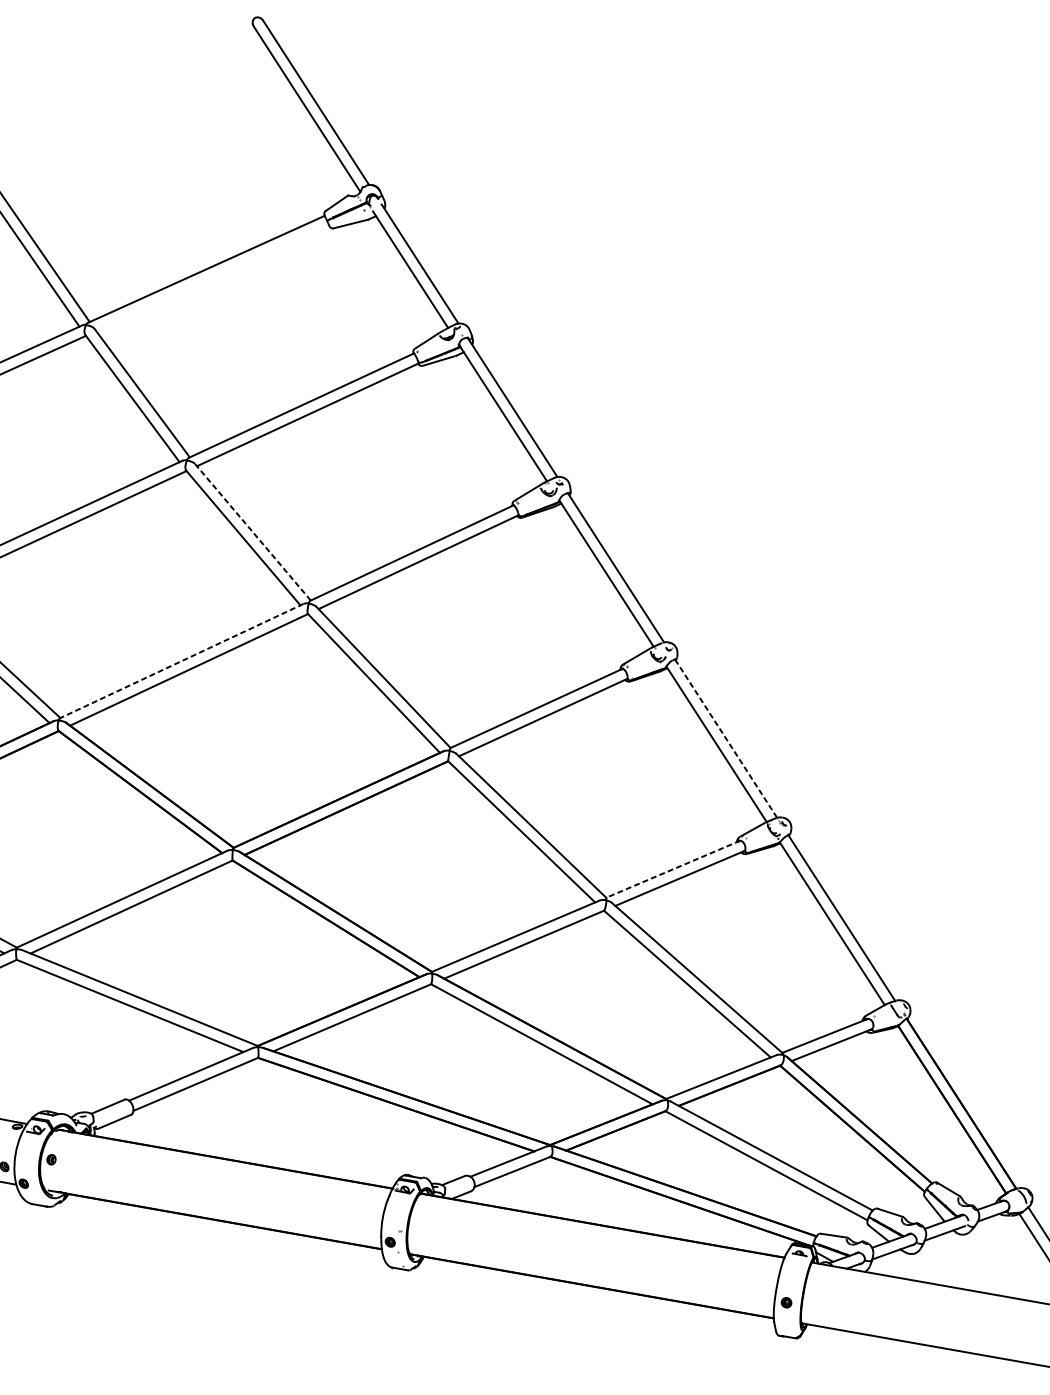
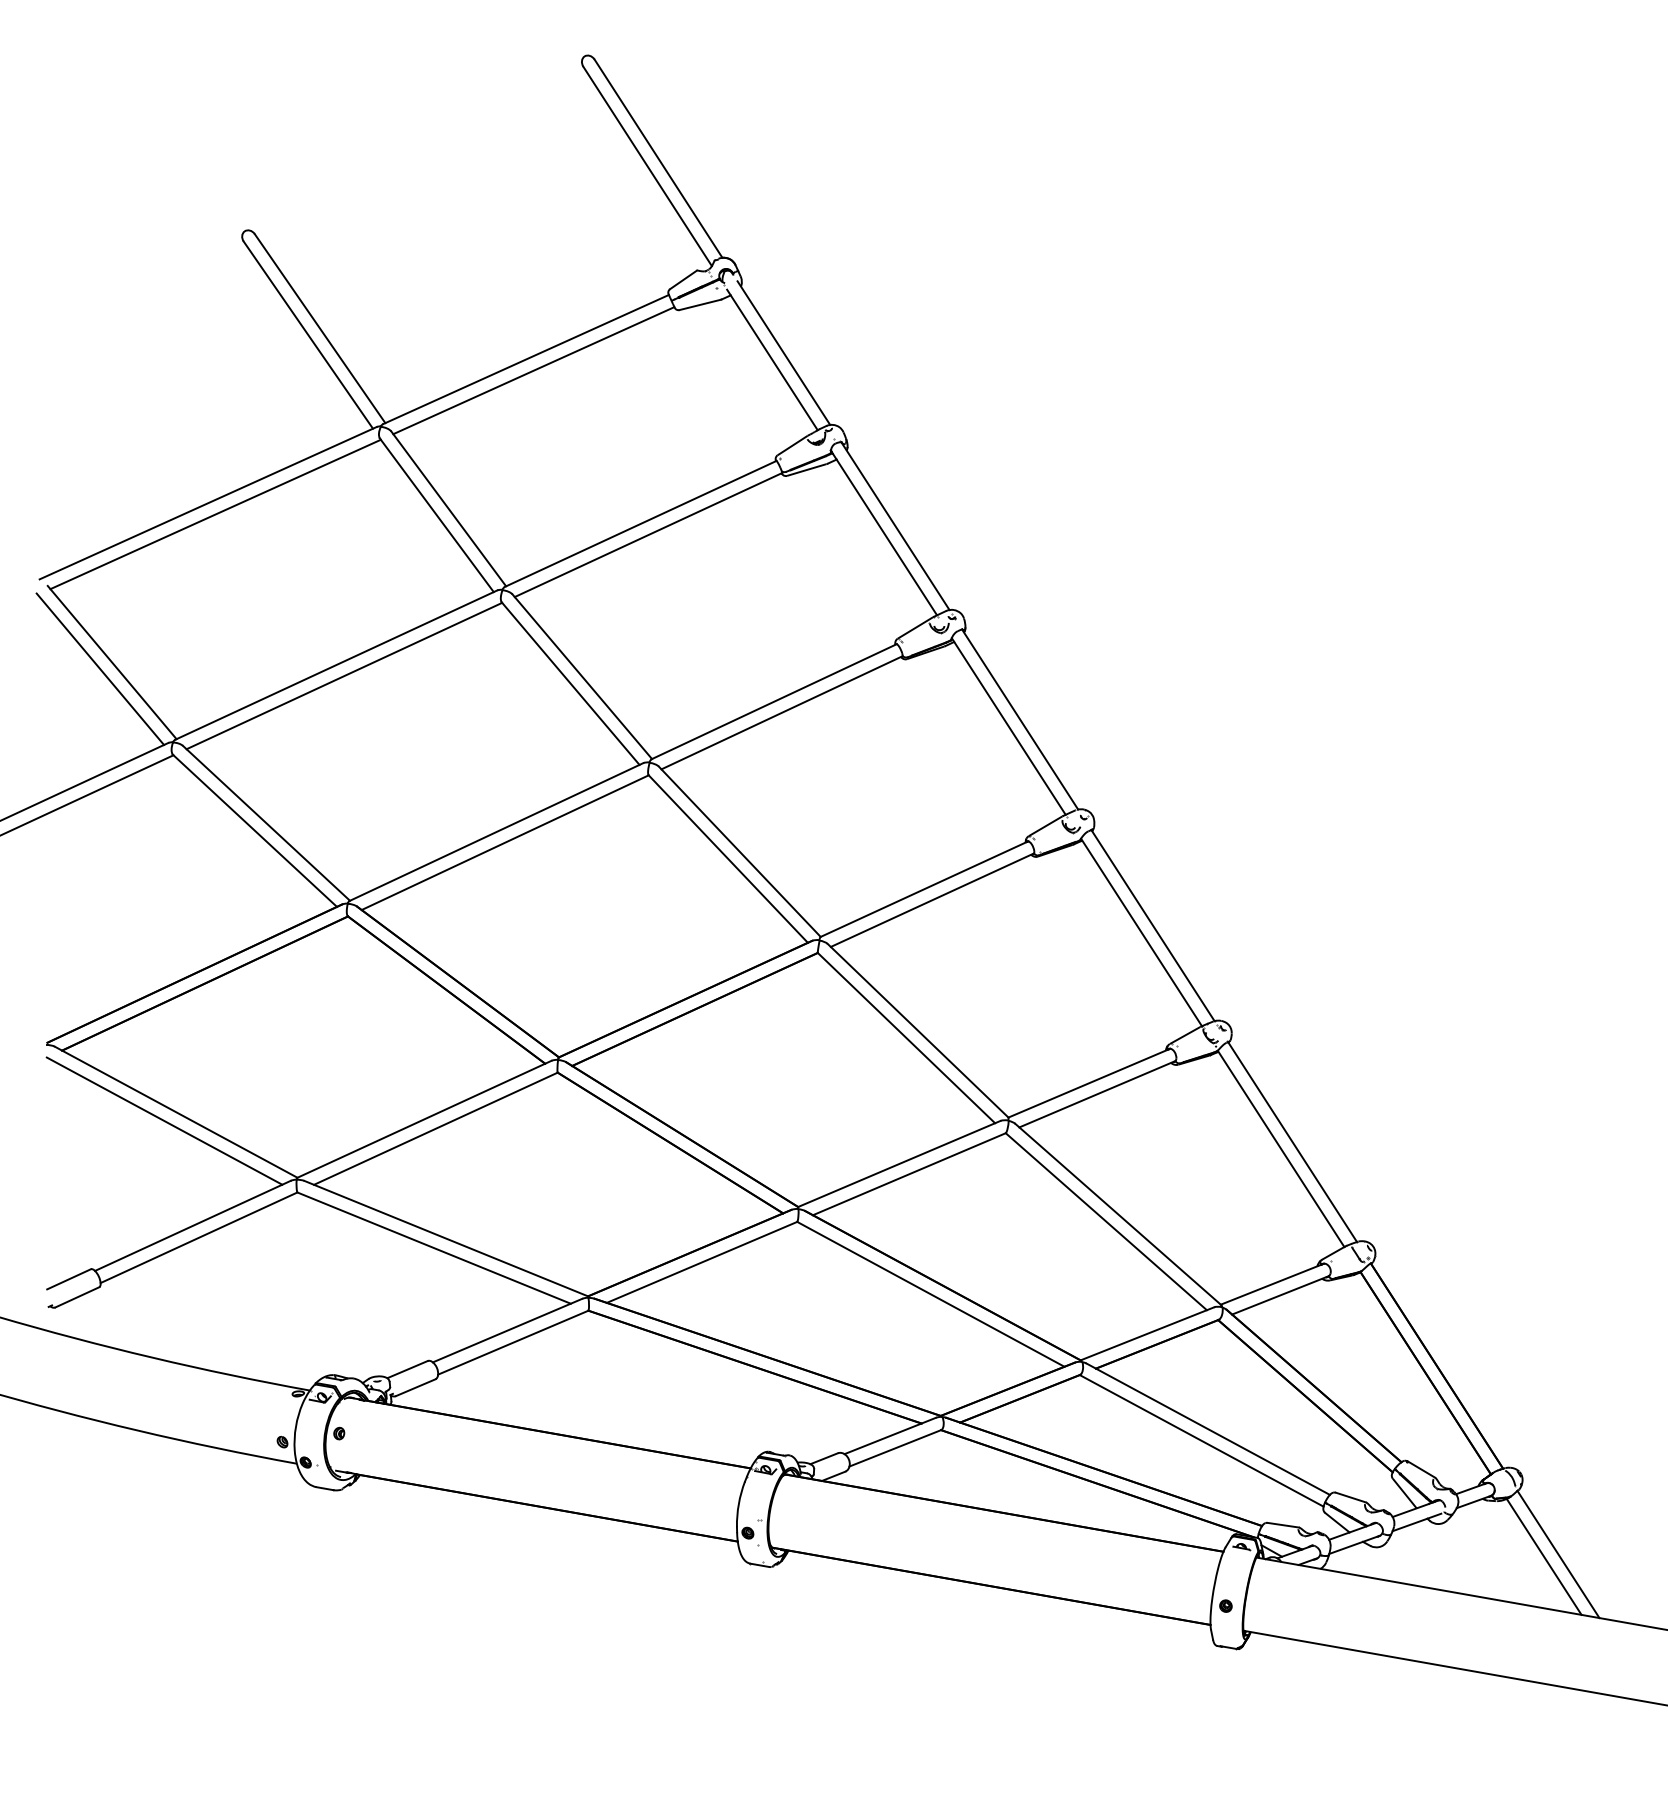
line: (212, 278) -> (533, 370), added
line: (253, 532) -> (582, 676), dashed -> solid
line: (181, 661) -> (495, 832), dashed -> solid
line: (725, 738) -> (1152, 925), dashed -> solid
line: (673, 869) -> (1089, 1083), dashed -> solid

